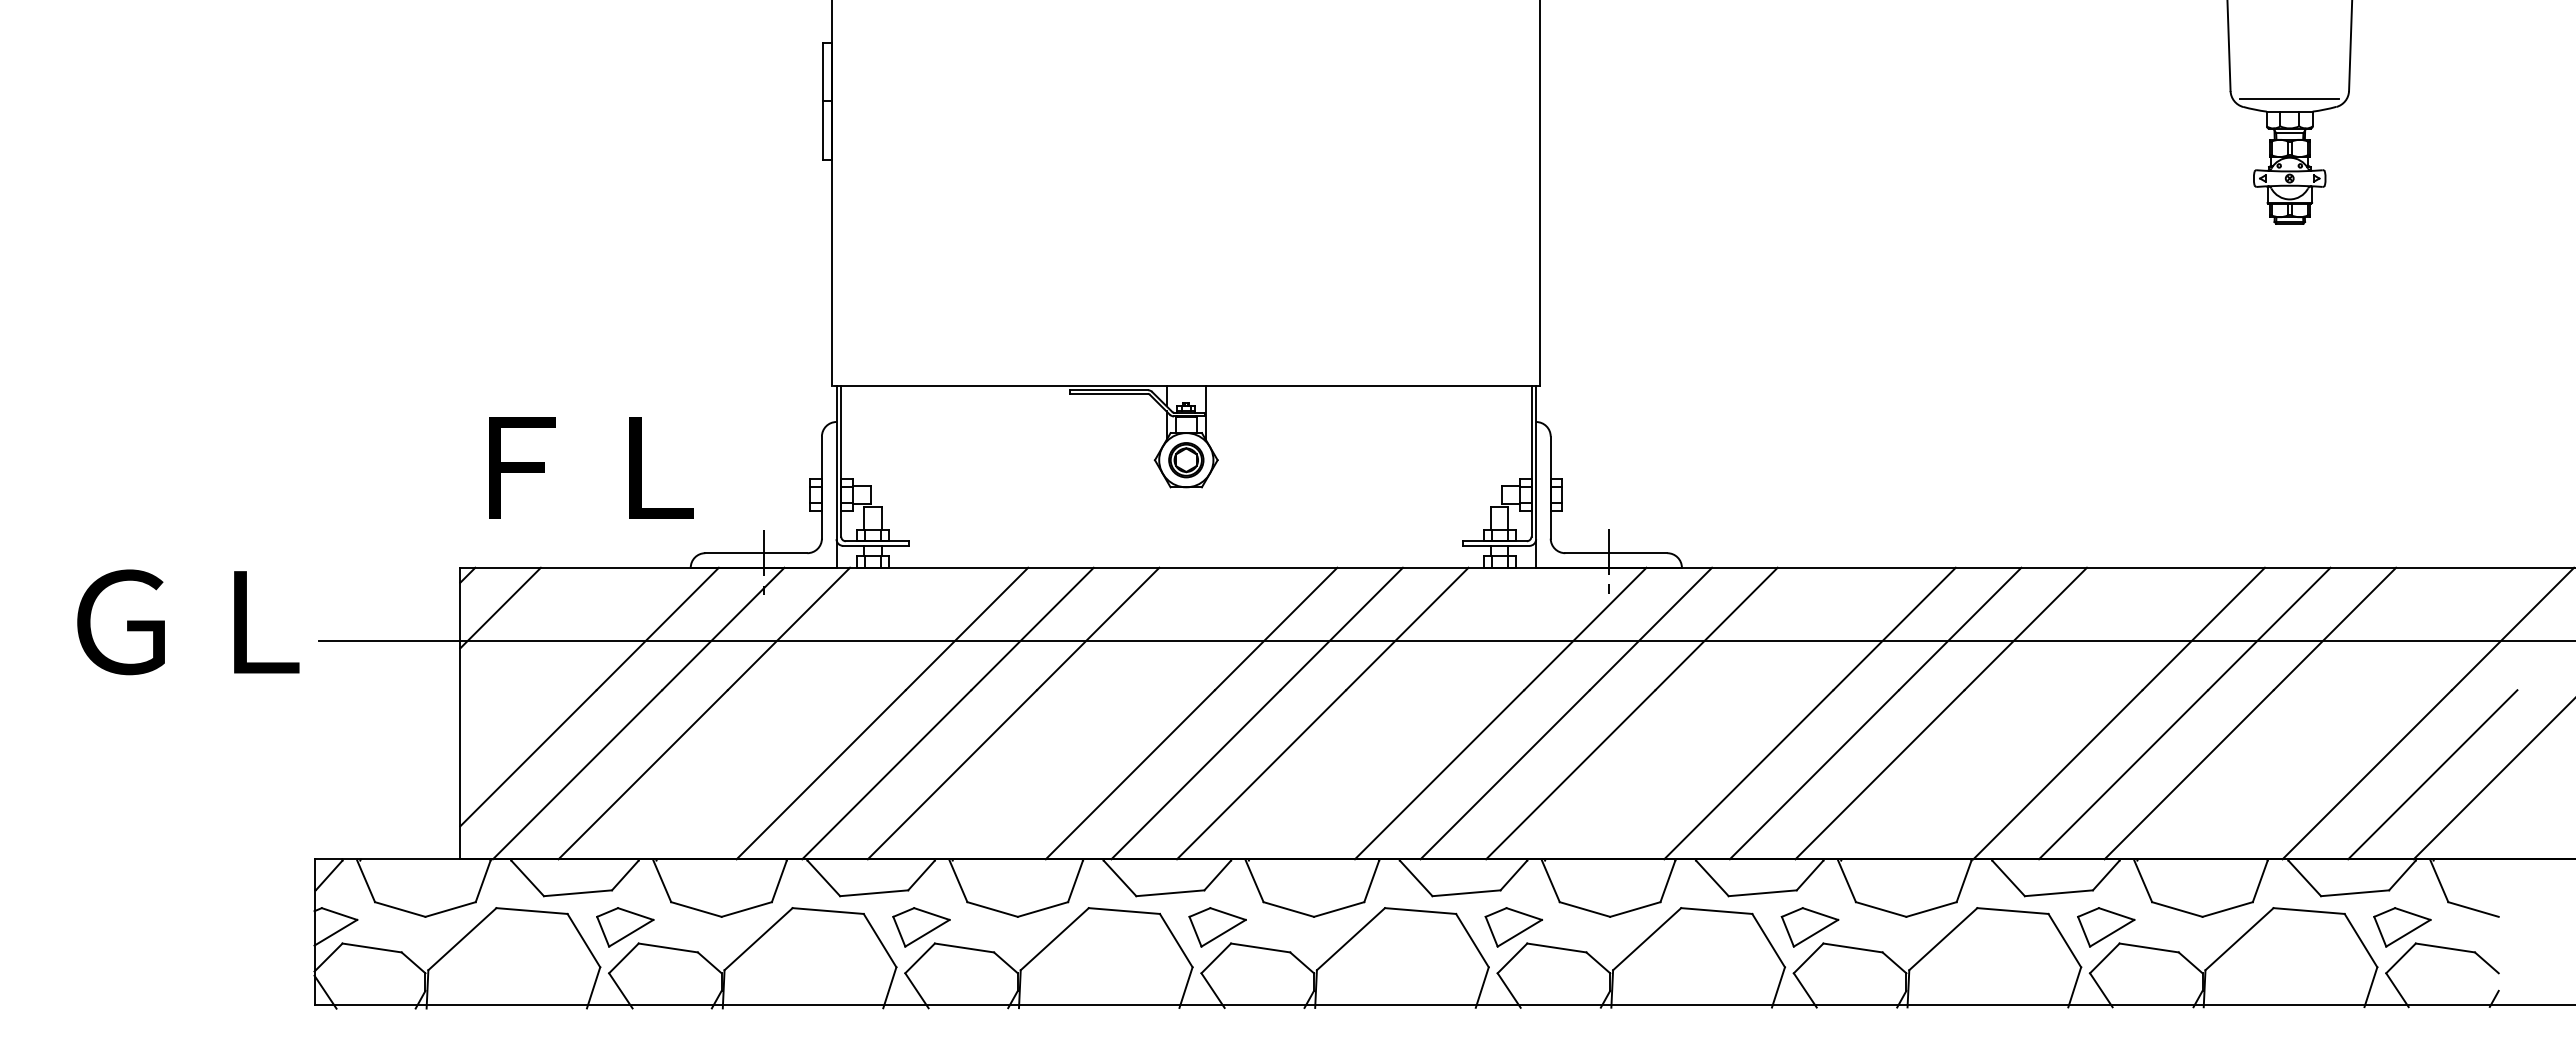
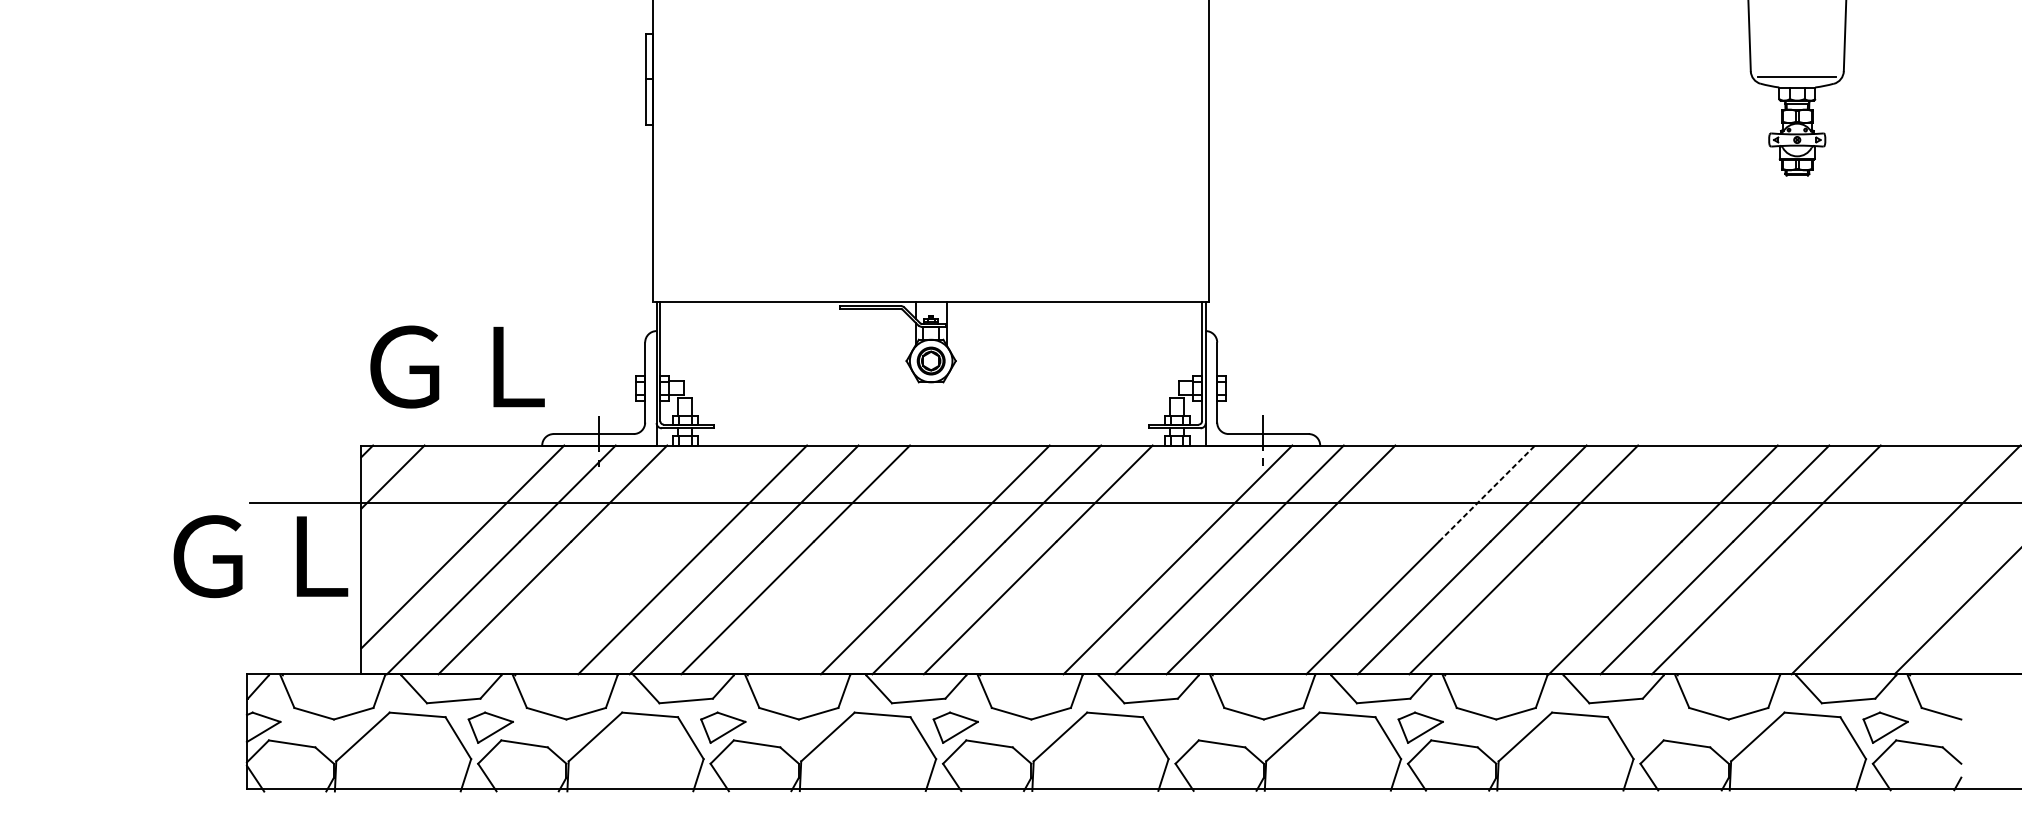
text: (582, 467) -> (457, 366), ＦＬ -> ＧＬ
text: (188, 622) -> (261, 556), moved
line: (1894, 629) -> (1487, 493), solid -> dashed
line: (2432, 774) -> (1909, 607), removed
part: (1513, 927) -> (1187, 727), removed
part: (2106, 927) -> (1653, 727), removed

